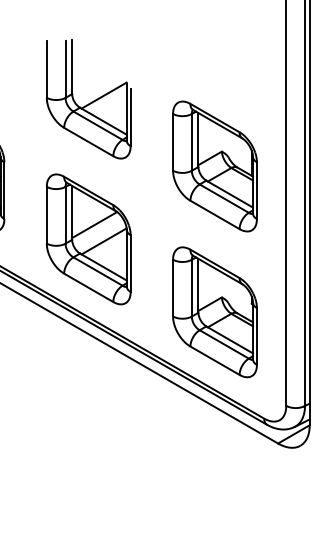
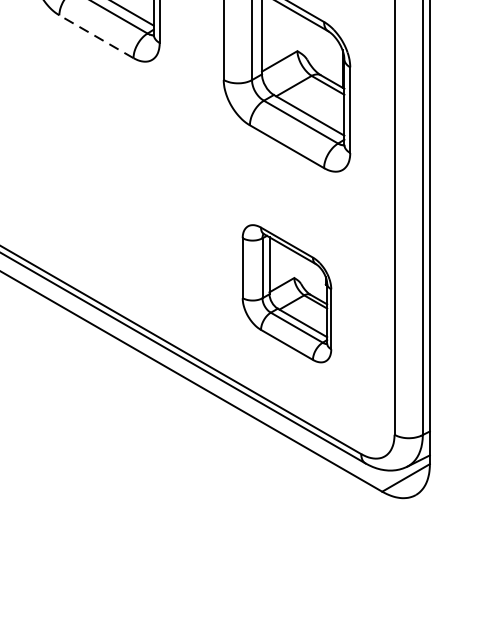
line: (88, 141) -> (96, 35), solid -> dashed
part: (88, 239) -> (96, 183), removed
part: (214, 312) -> (286, 293), size x0.7

